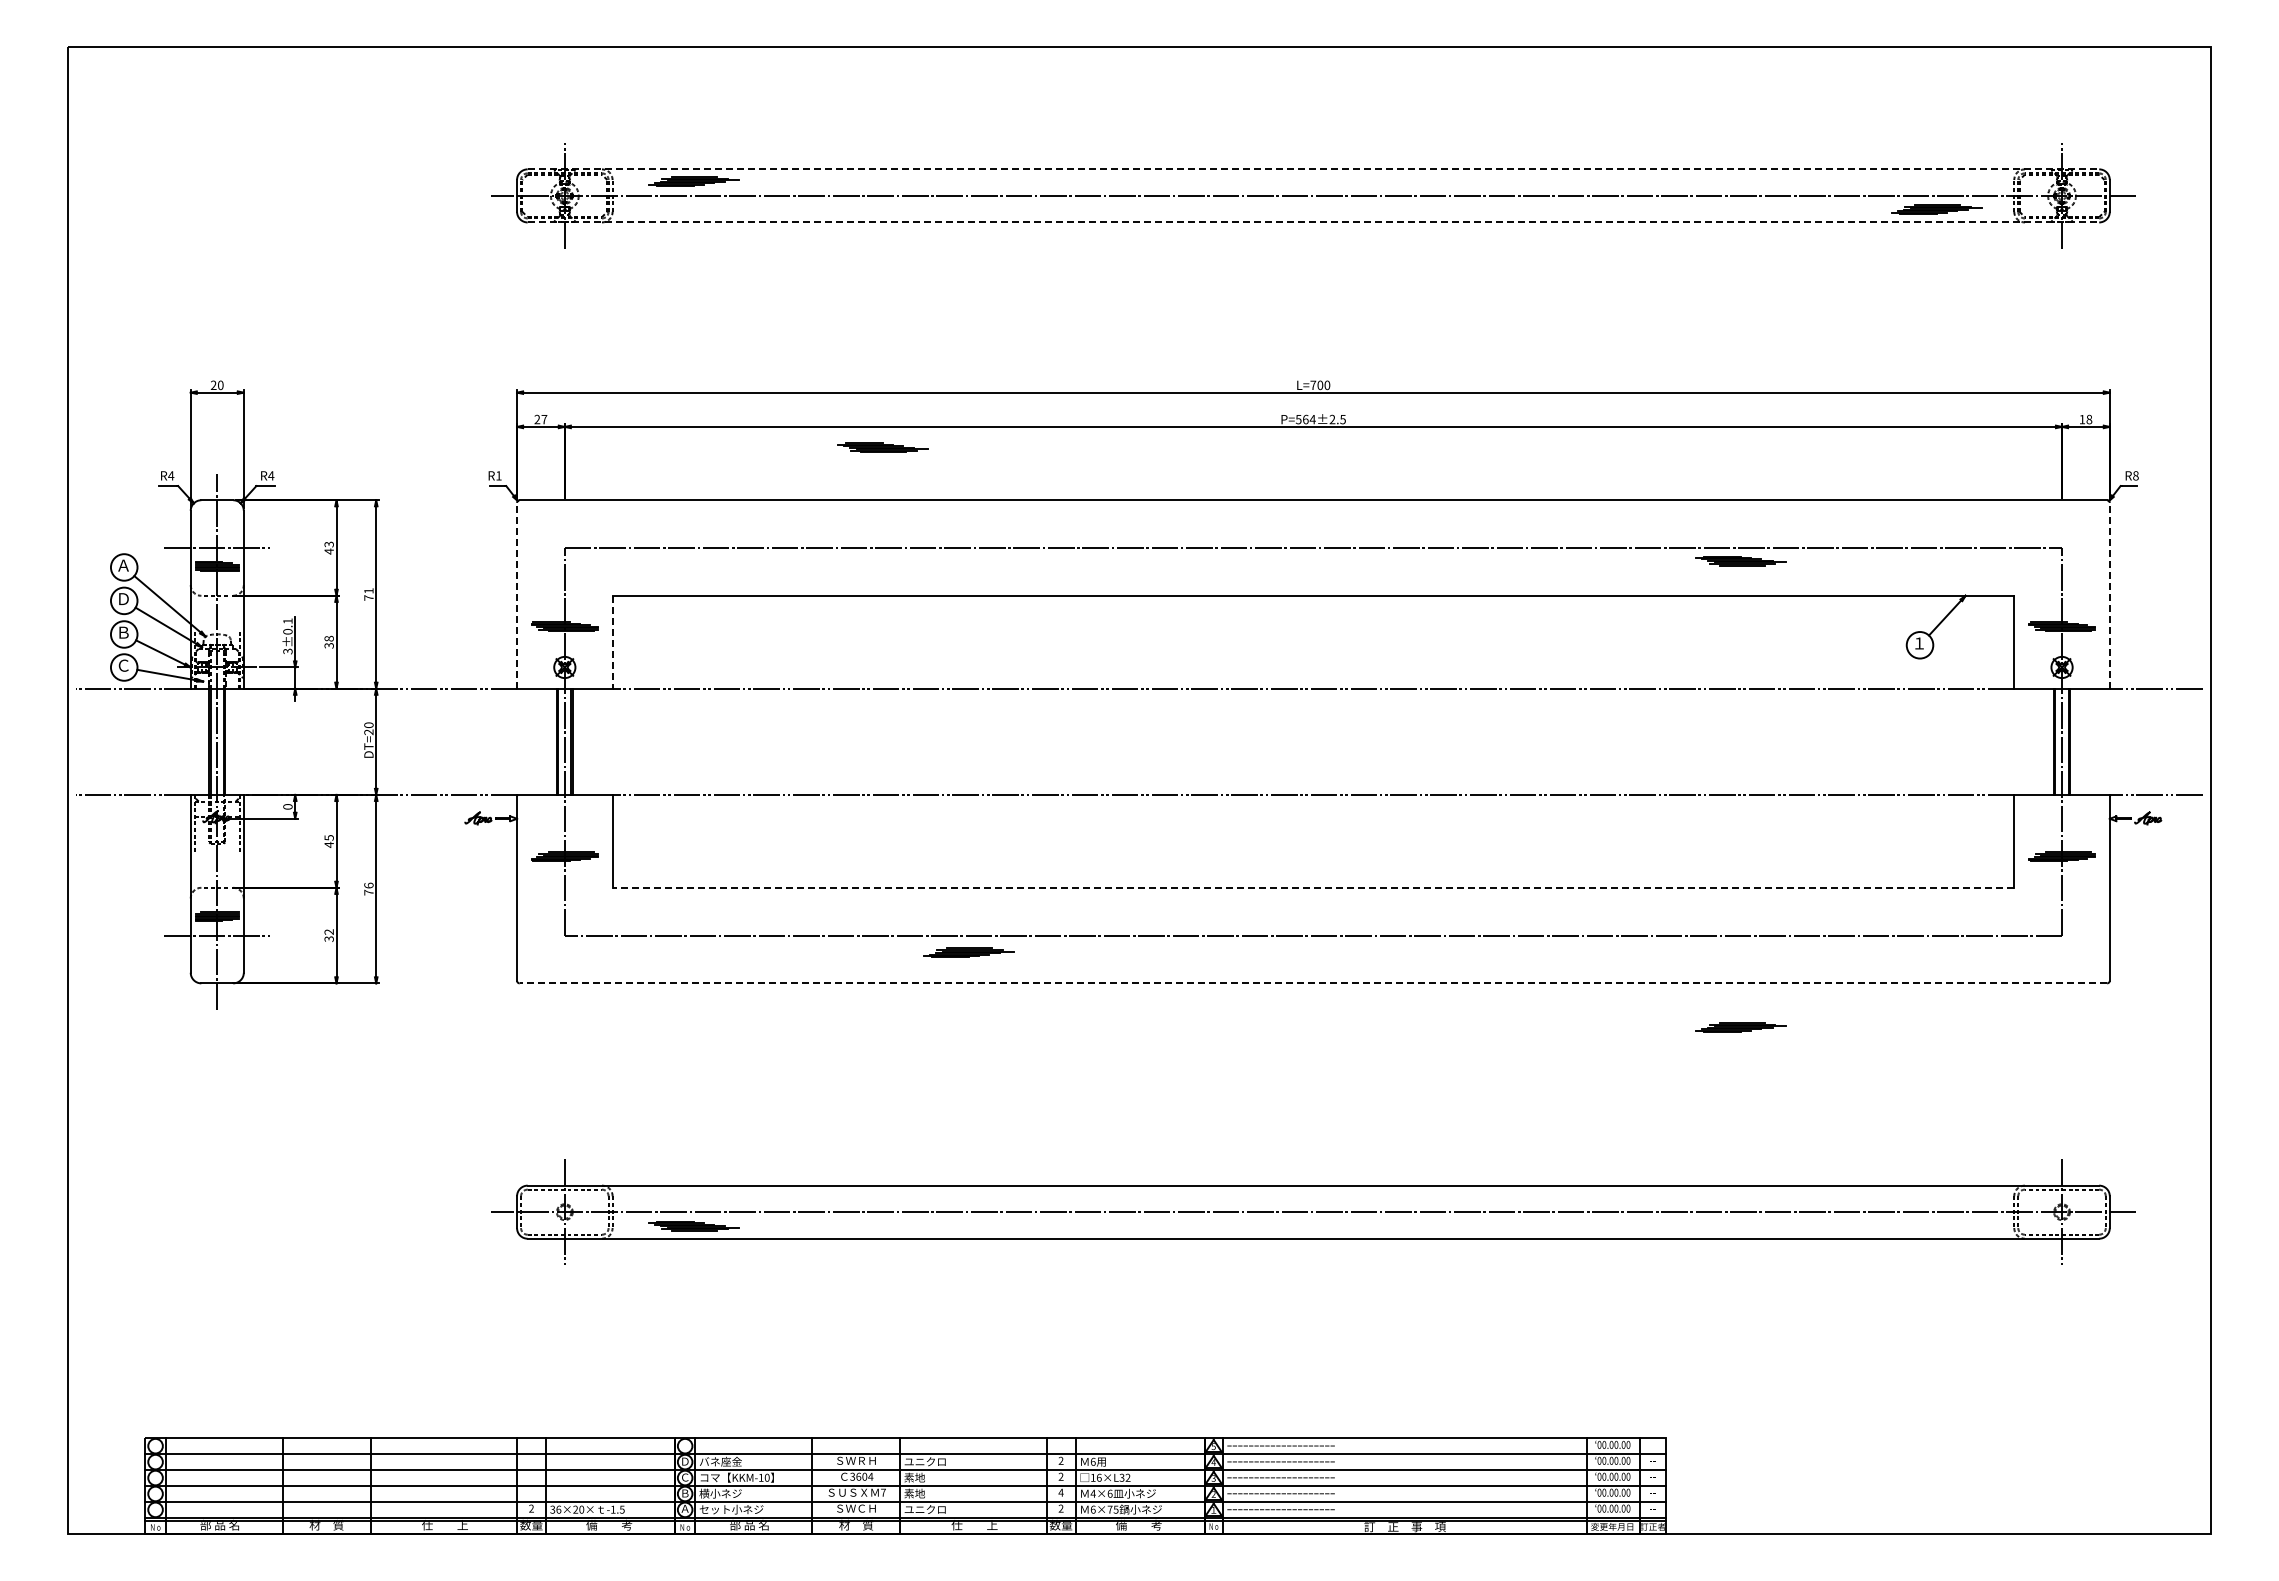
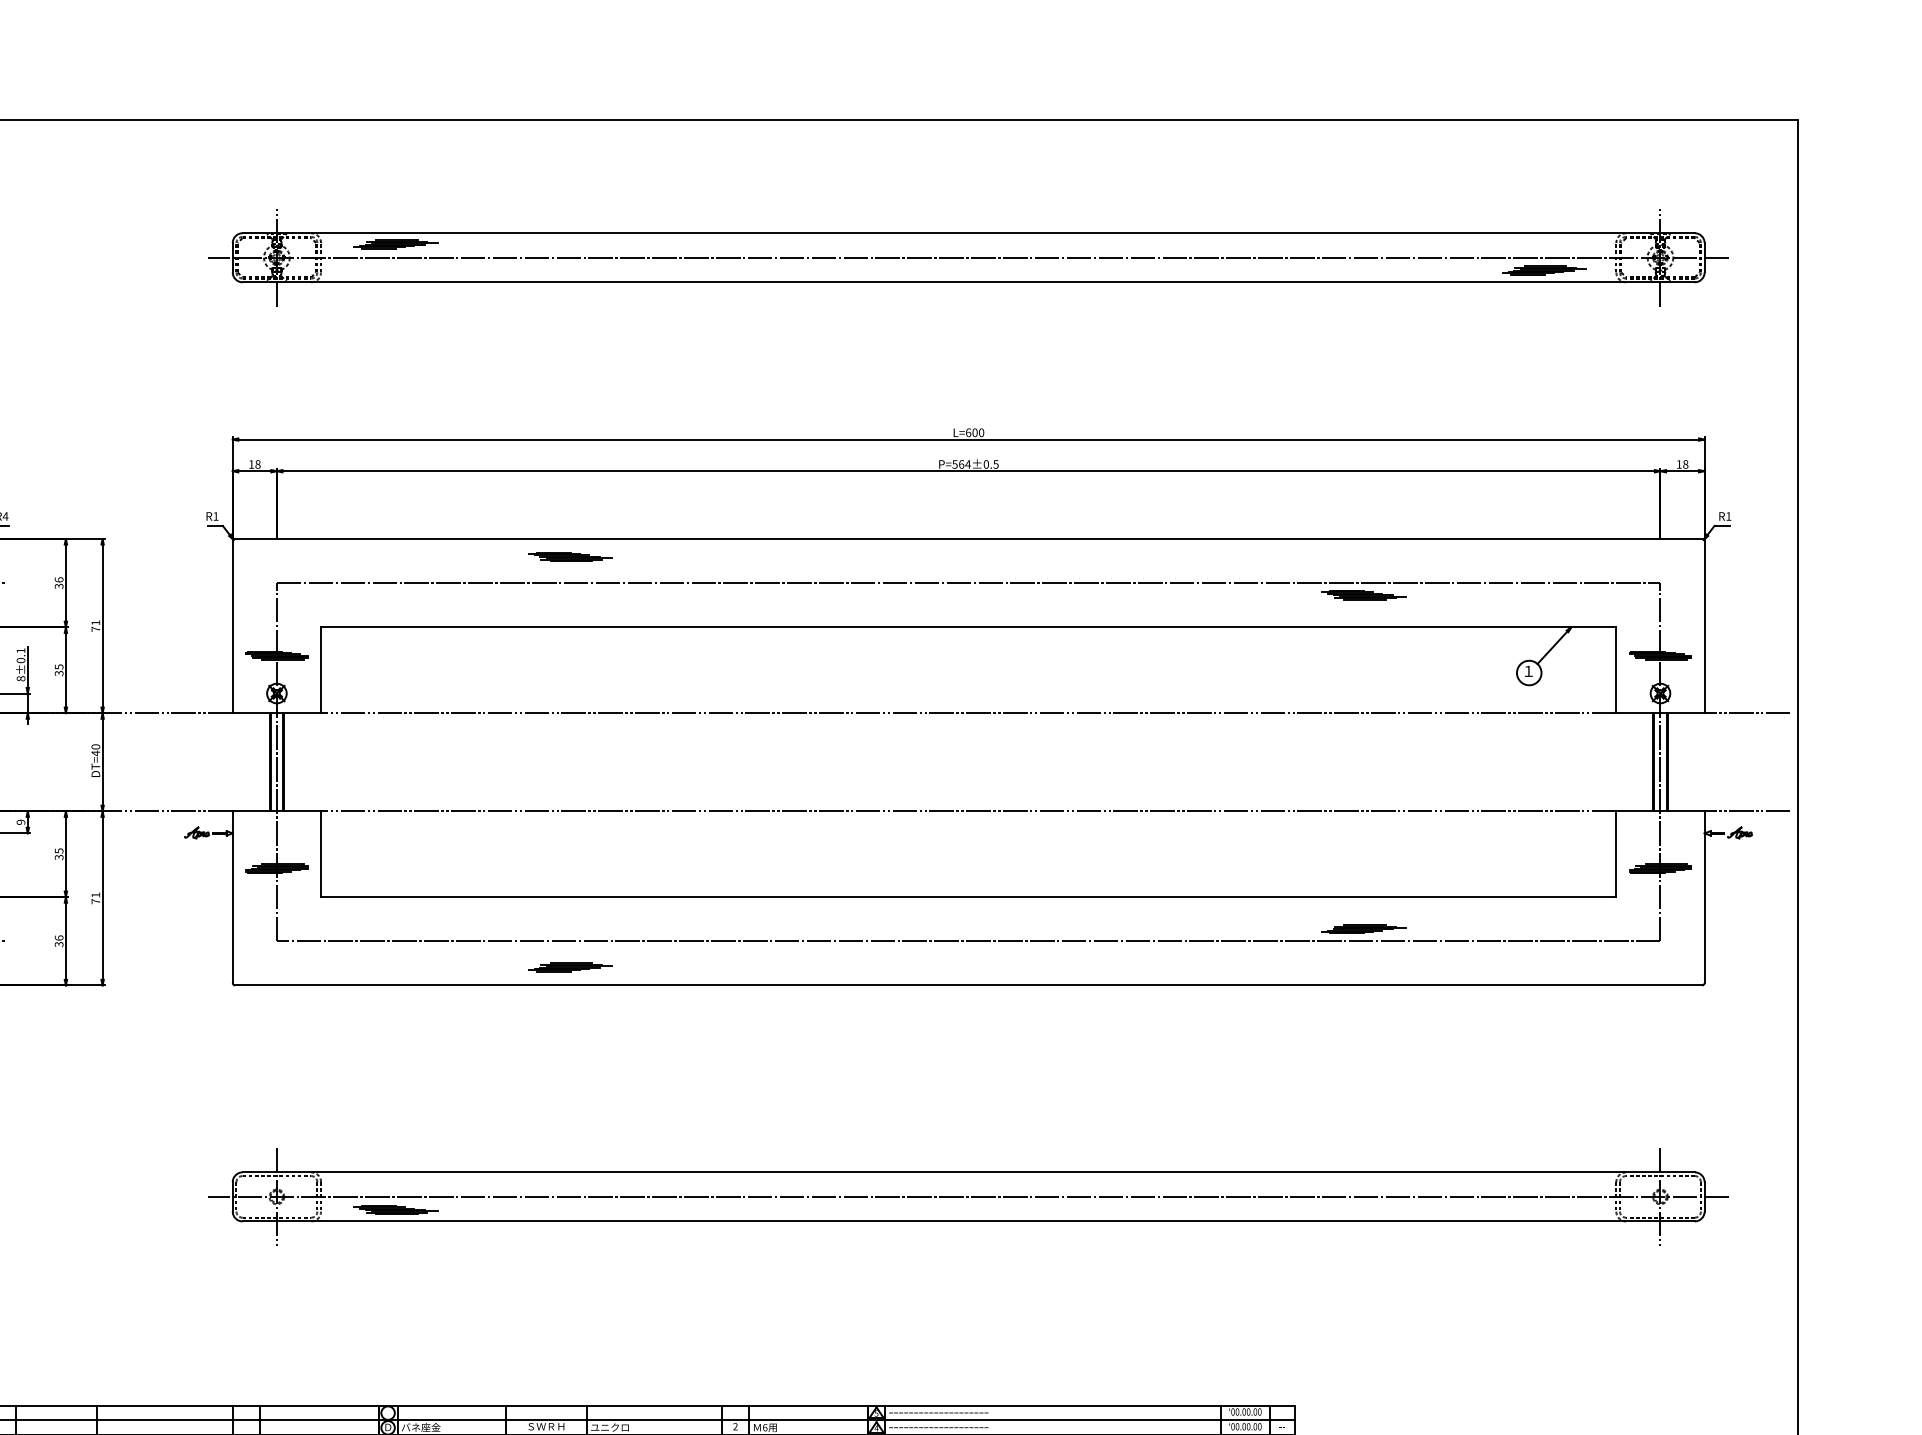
line: (1313, 169) -> (968, 233), dashed -> solid
line: (1313, 222) -> (968, 282), dashed -> solid
text: (1313, 385) -> (968, 432), L=700 -> L=600
text: (540, 419) -> (254, 464), 27 -> 18
text: (1332, 419) -> (986, 464), P=564±2.5 -> P=564±0.5
part: (882, 447) -> (570, 556), moved
text: (2135, 475) -> (1728, 516), R8 -> R1
text: (328, 547) -> (58, 582), 43 -> 36
line: (517, 595) -> (233, 627), dashed -> solid
line: (2109, 595) -> (1704, 627), dashed -> solid
text: (328, 638) -> (58, 666), 38 -> 35
line: (612, 642) -> (320, 670), dashed -> solid
text: (287, 651) -> (20, 678), 3±0.1 -> 8±0.1
text: (368, 732) -> (95, 753), DT=20 -> DT=40
text: (287, 806) -> (20, 822), 0 -> 9
text: (328, 844) -> (58, 857), 45 -> 35
text: (368, 885) -> (95, 895), 76 -> 71
line: (1313, 887) -> (968, 896), dashed -> solid
text: (328, 931) -> (58, 937), 32 -> 36
part: (968, 952) -> (570, 967), moved
line: (1313, 983) -> (968, 985), dashed -> solid
part: (1740, 1027) -> (1363, 929), moved

